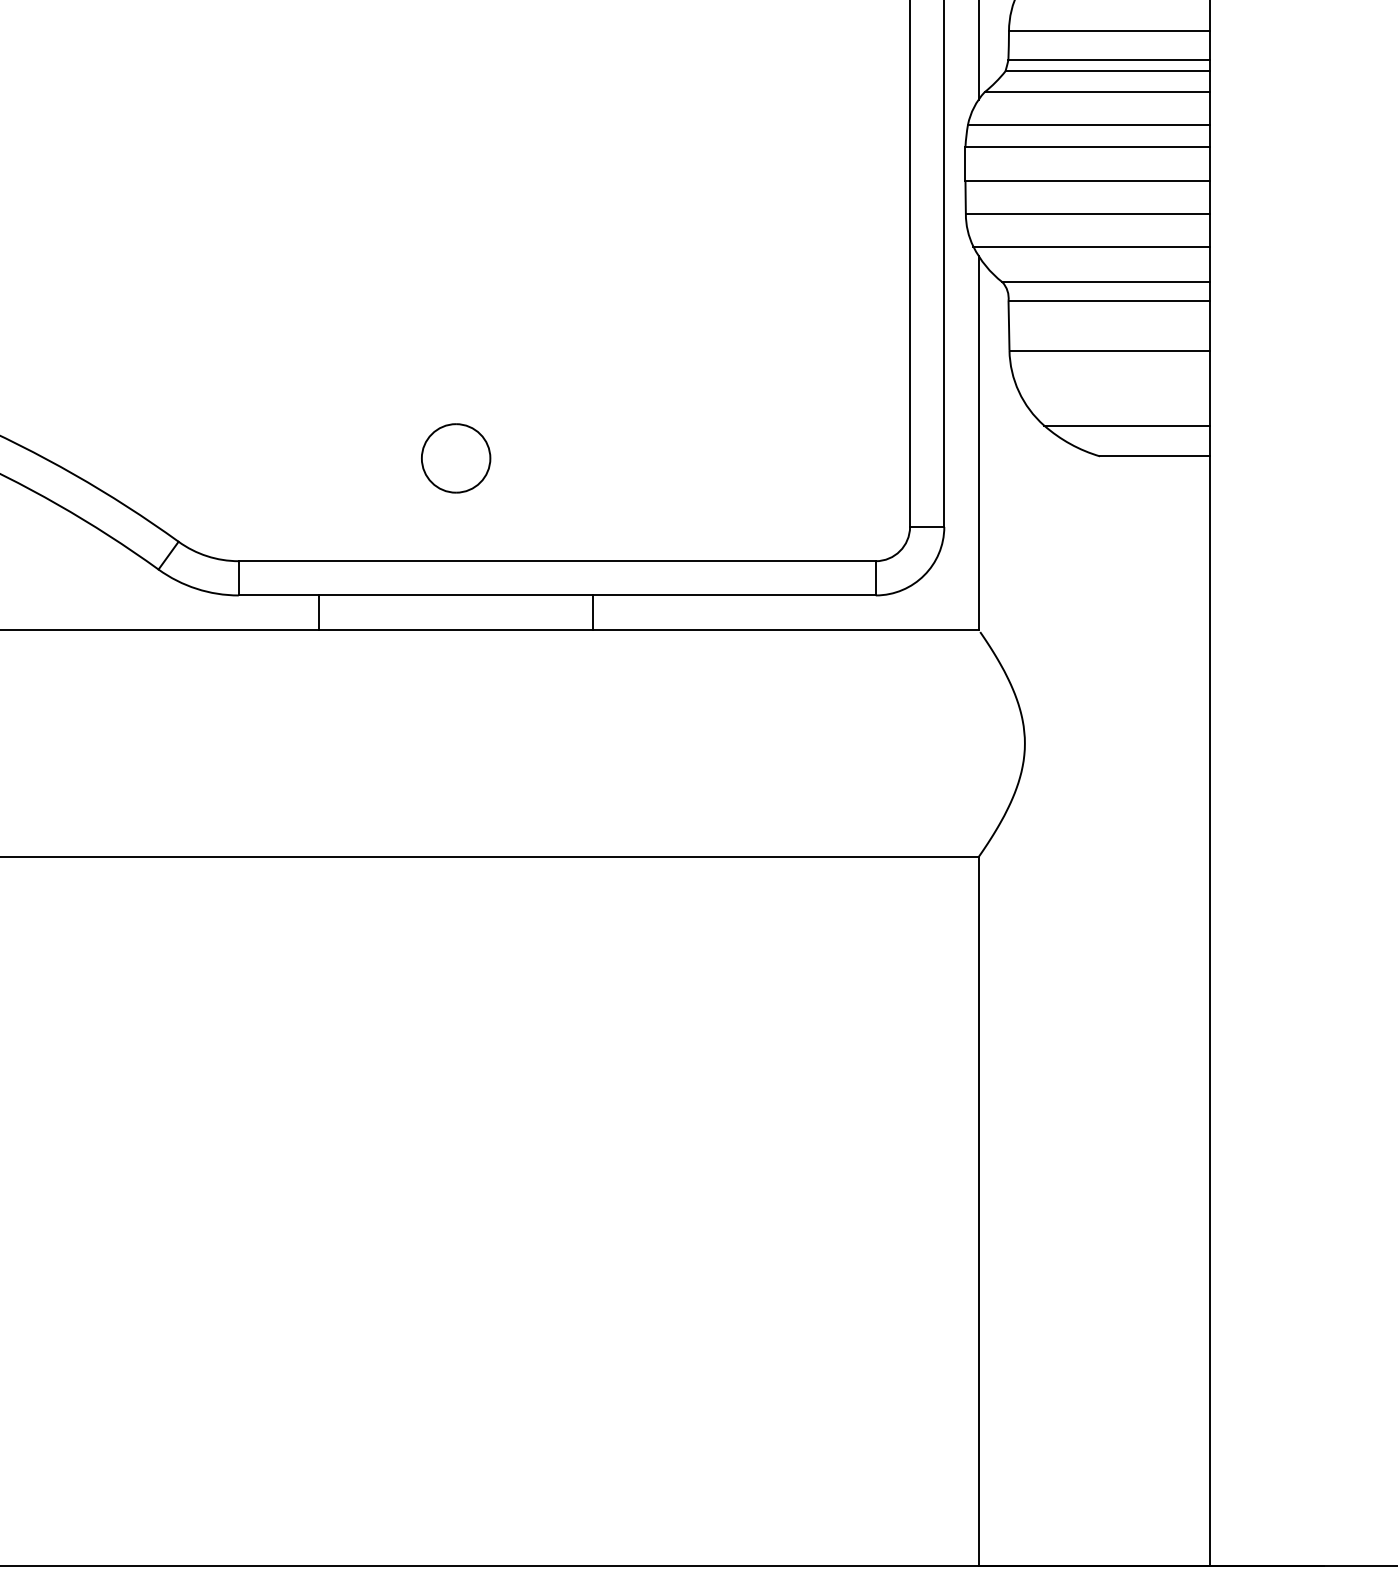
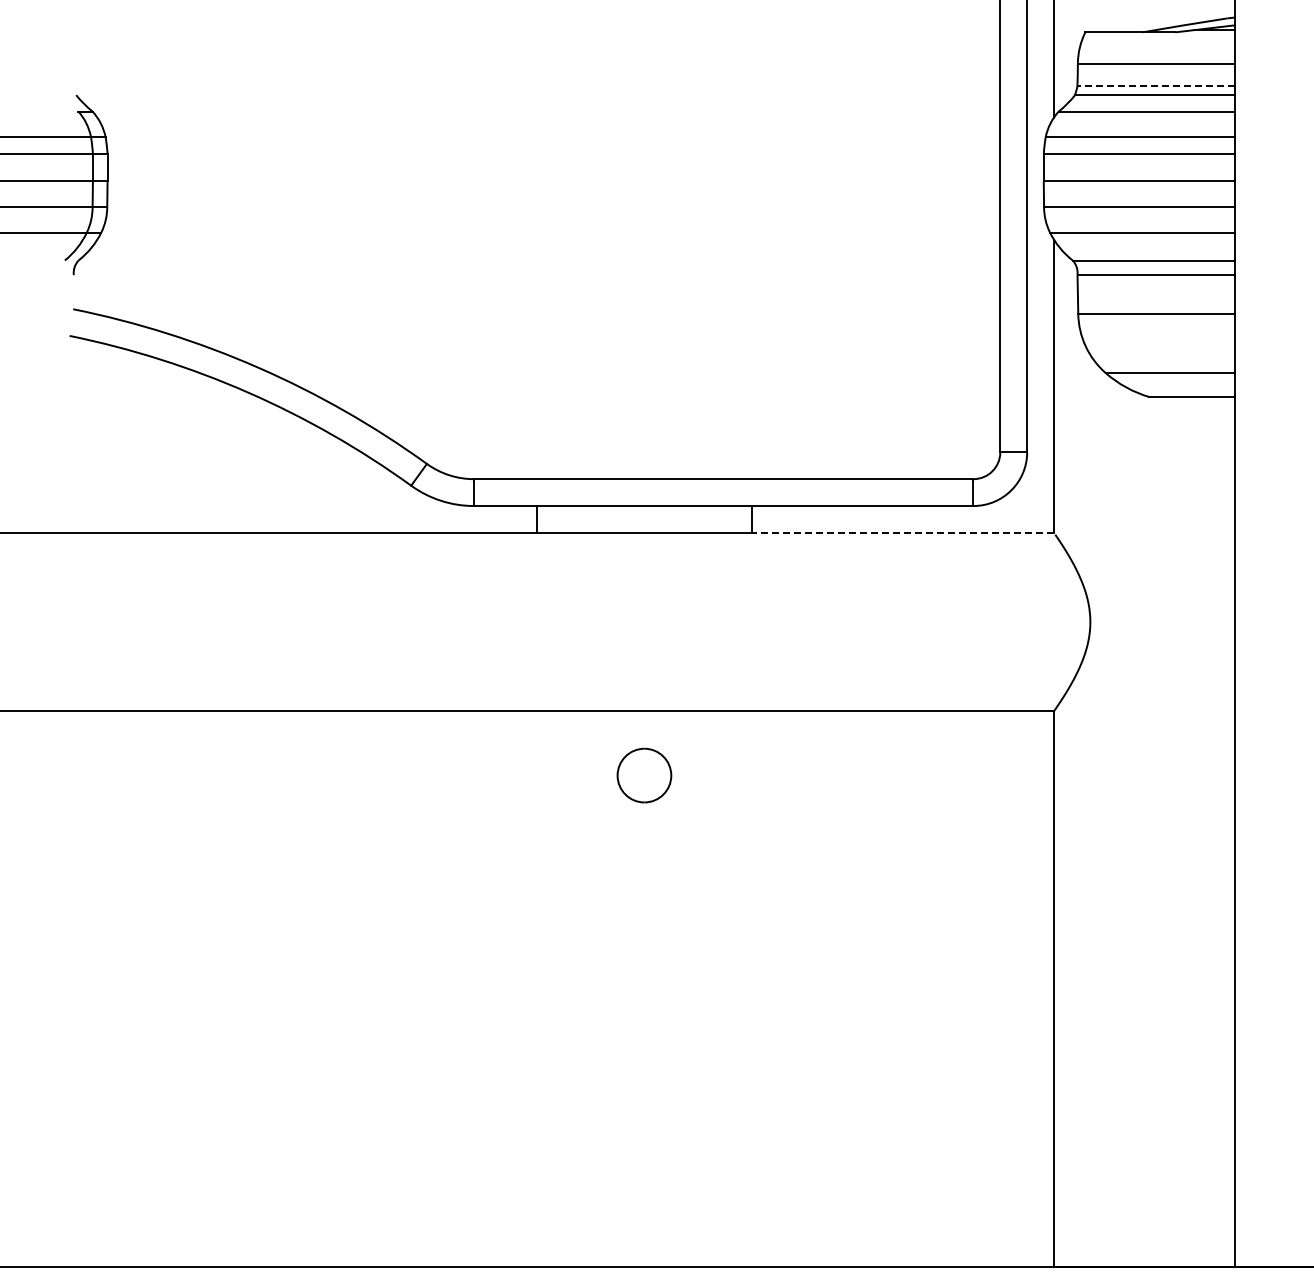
line: (1109, 60) -> (1156, 86), solid -> dashed
part: (456, 458) -> (644, 775), moved
line: (785, 629) -> (902, 532), solid -> dashed

